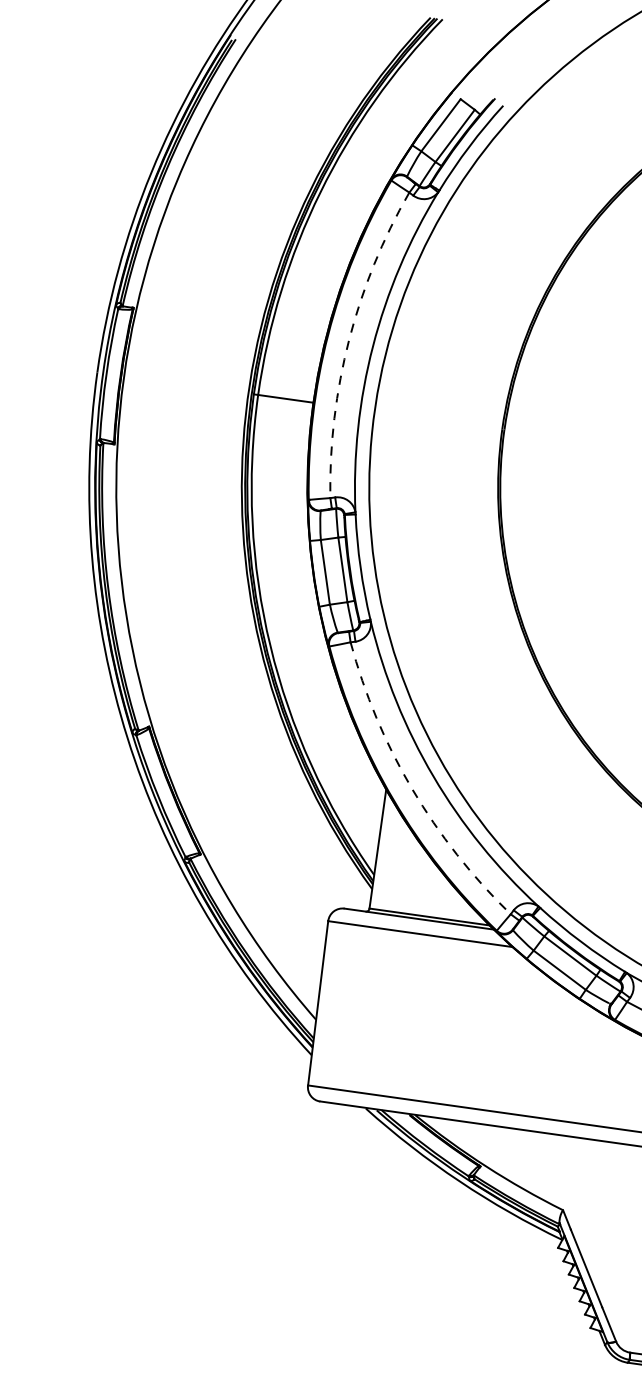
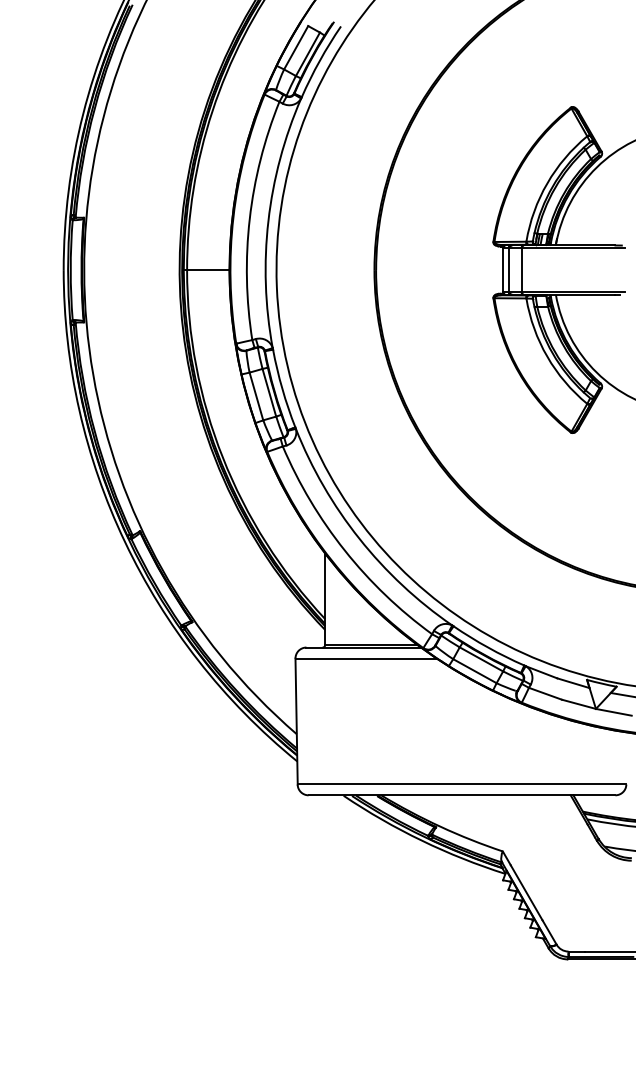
arc: (348, 340) -> (249, 219), dashed -> solid
arc: (411, 789) -> (344, 550), dashed -> solid

